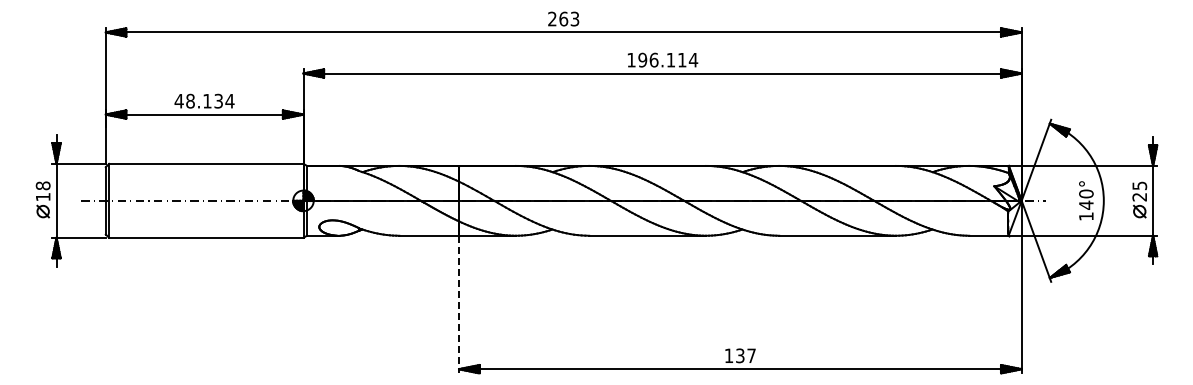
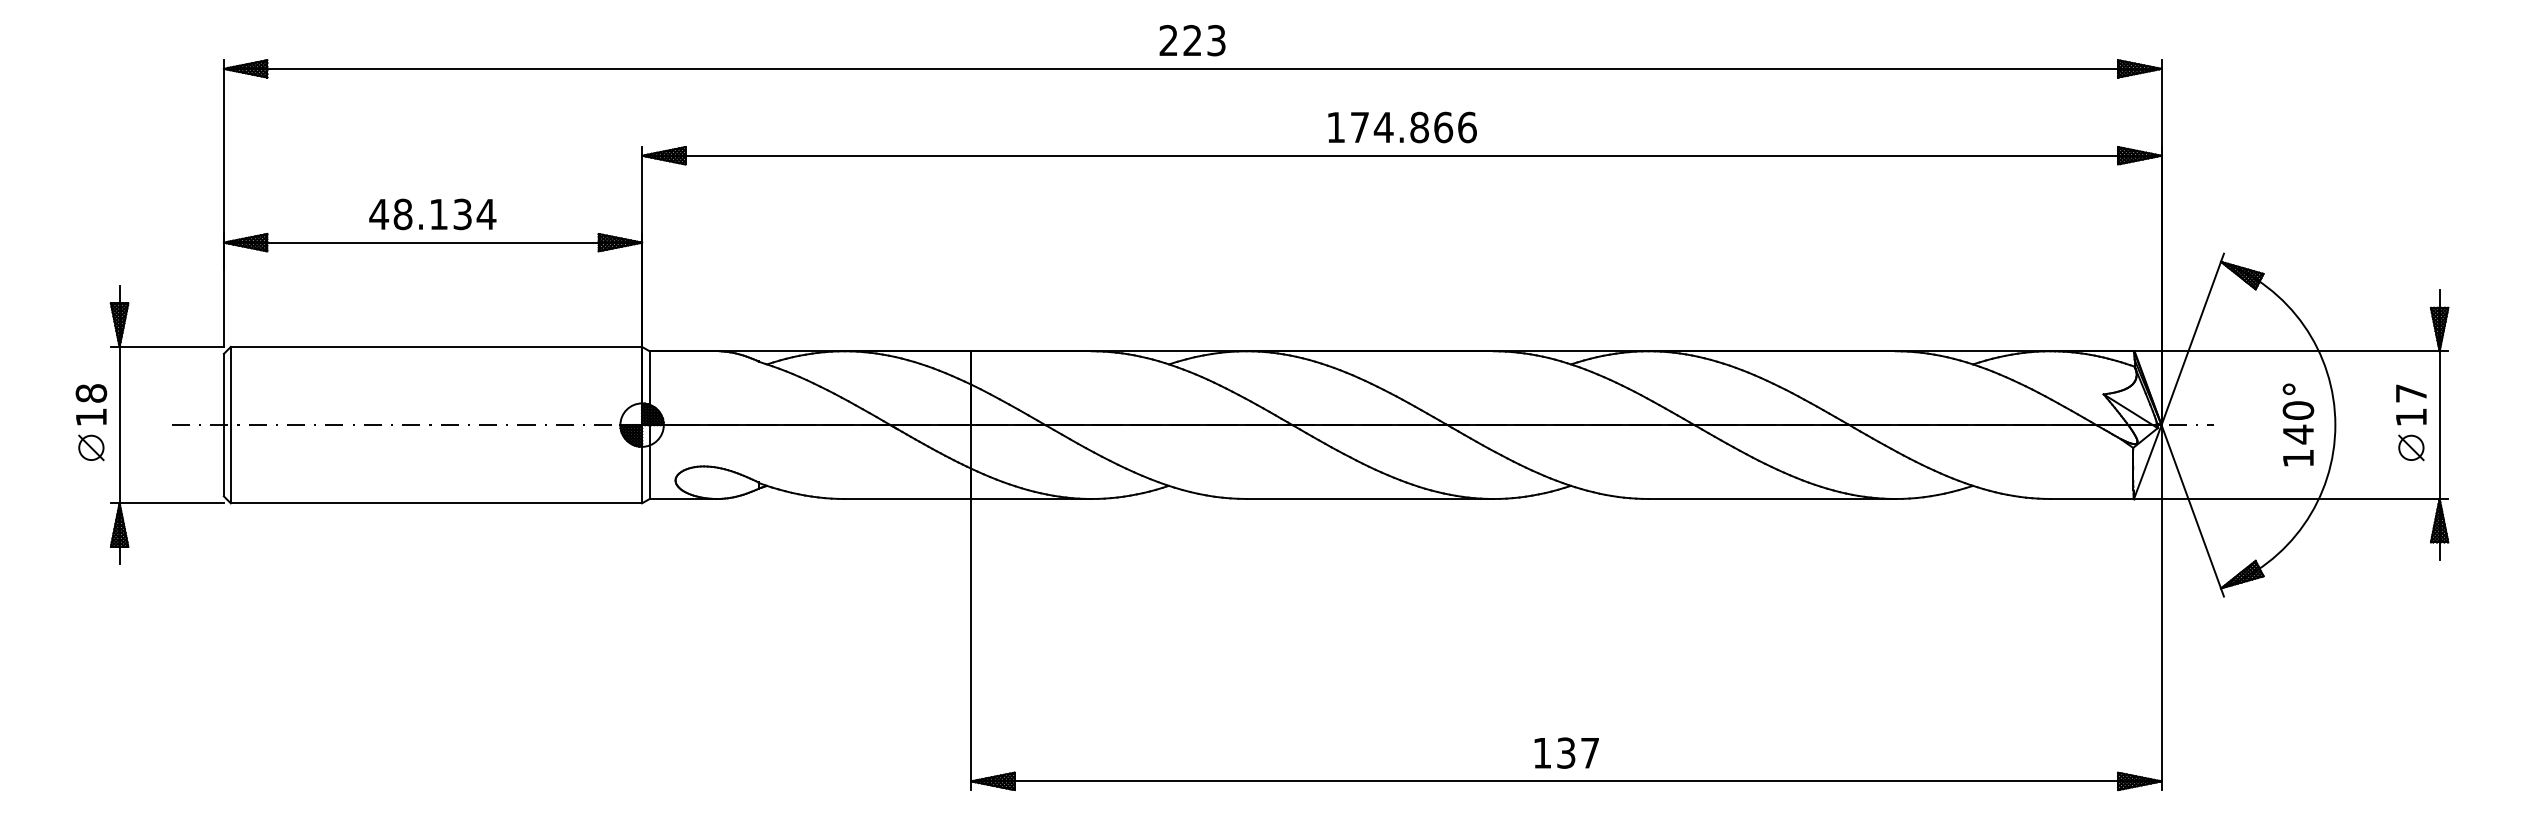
text: (563, 18) -> (1192, 39), 263 -> 223
text: (668, 59) -> (1414, 126), 196.114 -> 174.866
text: (1139, 191) -> (2410, 405), 25 -> 17
line: (459, 304) -> (972, 644), dashed -> solid

